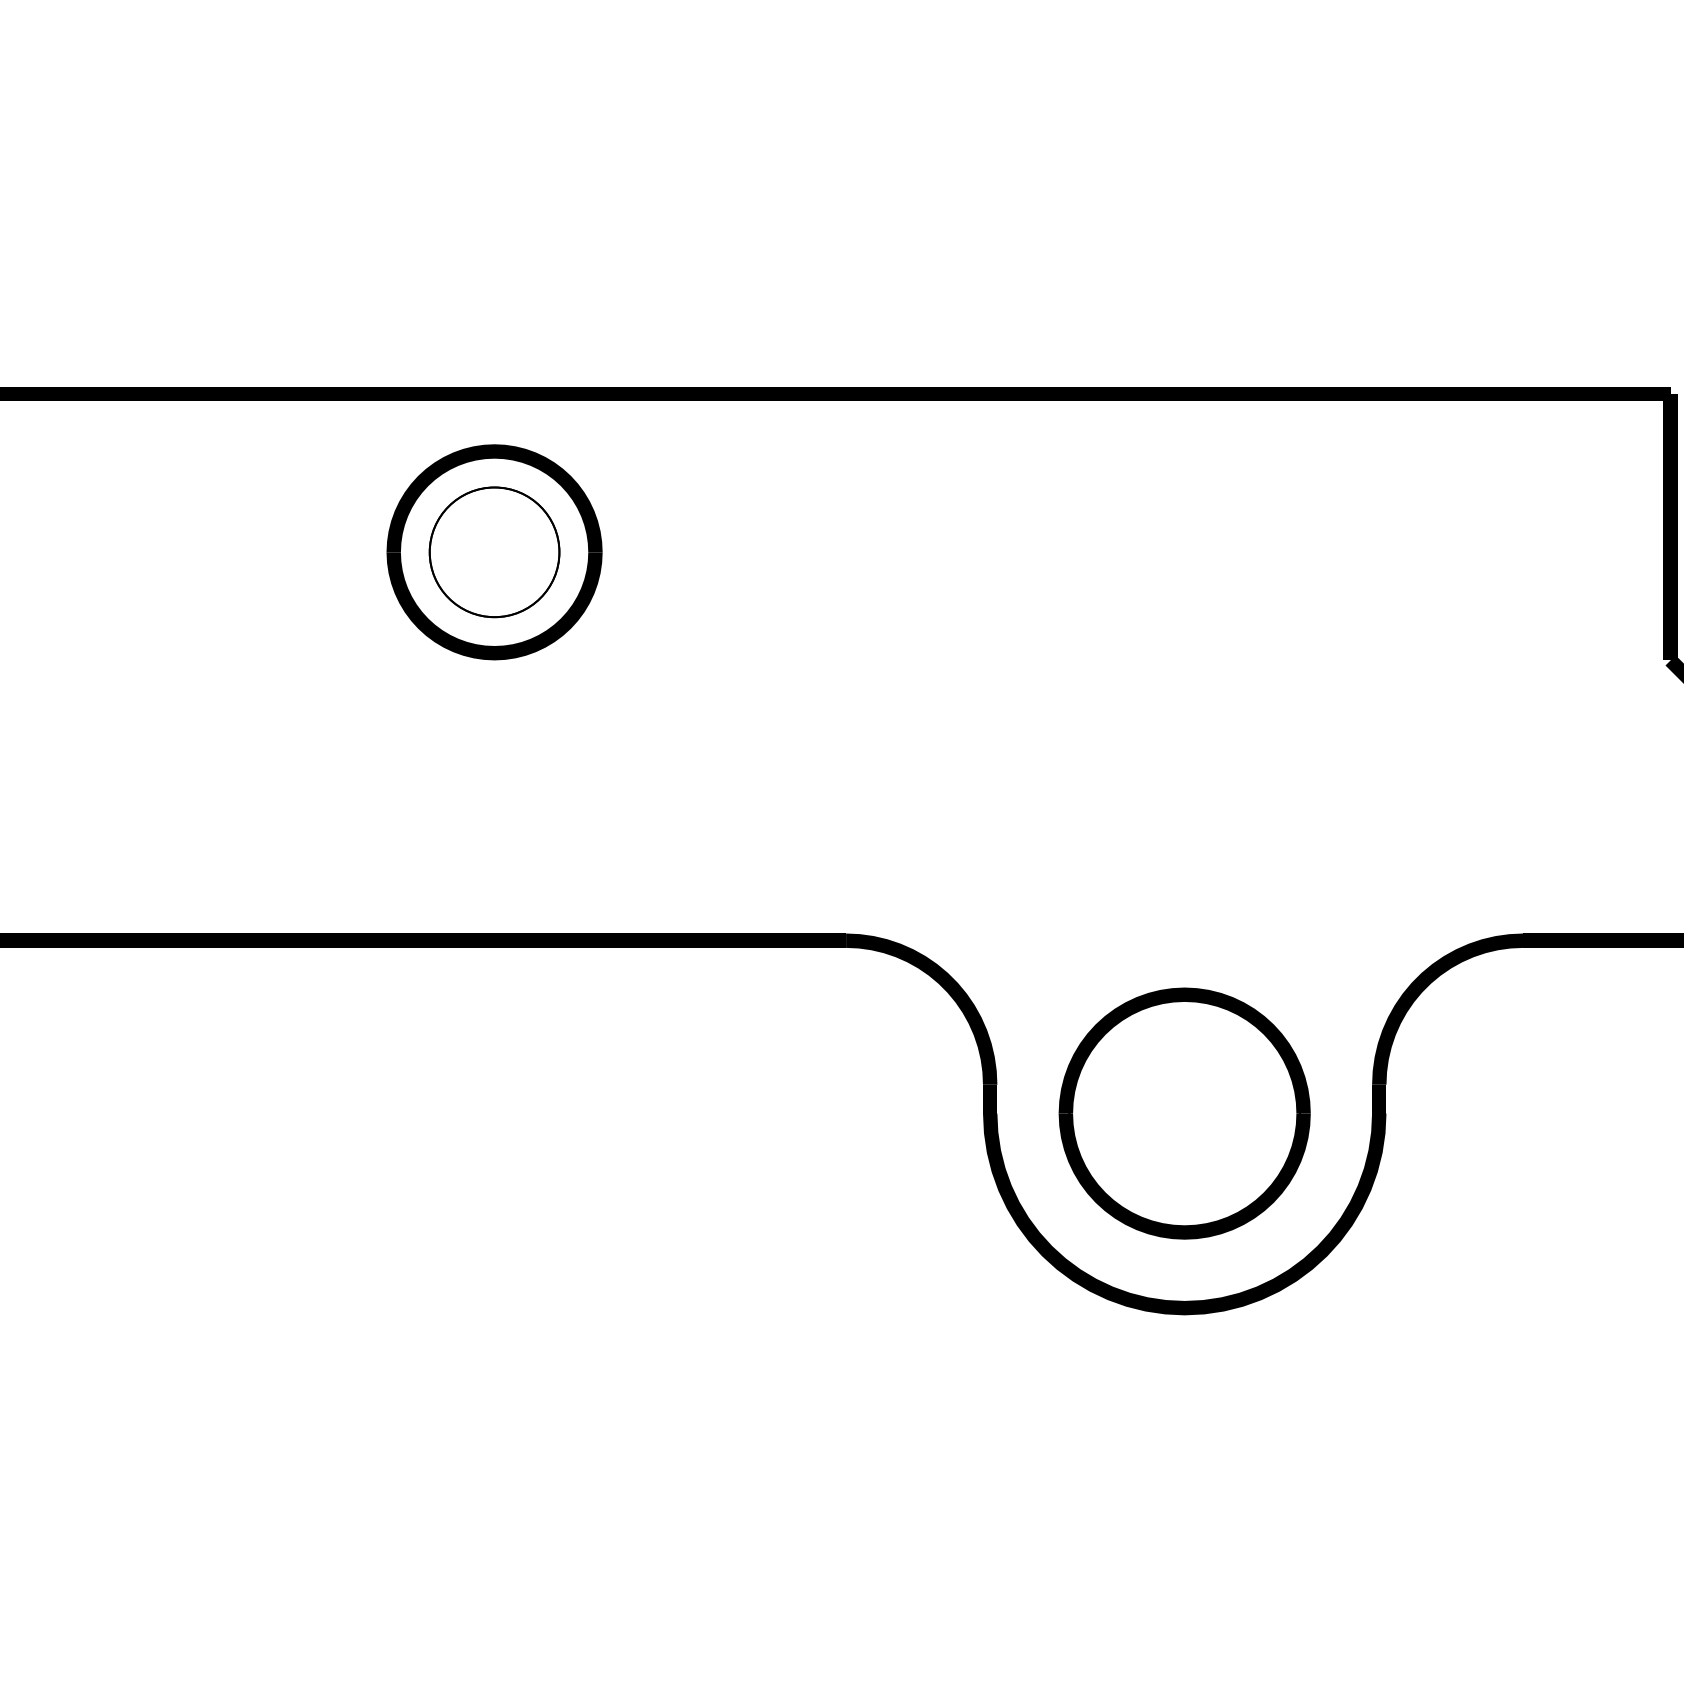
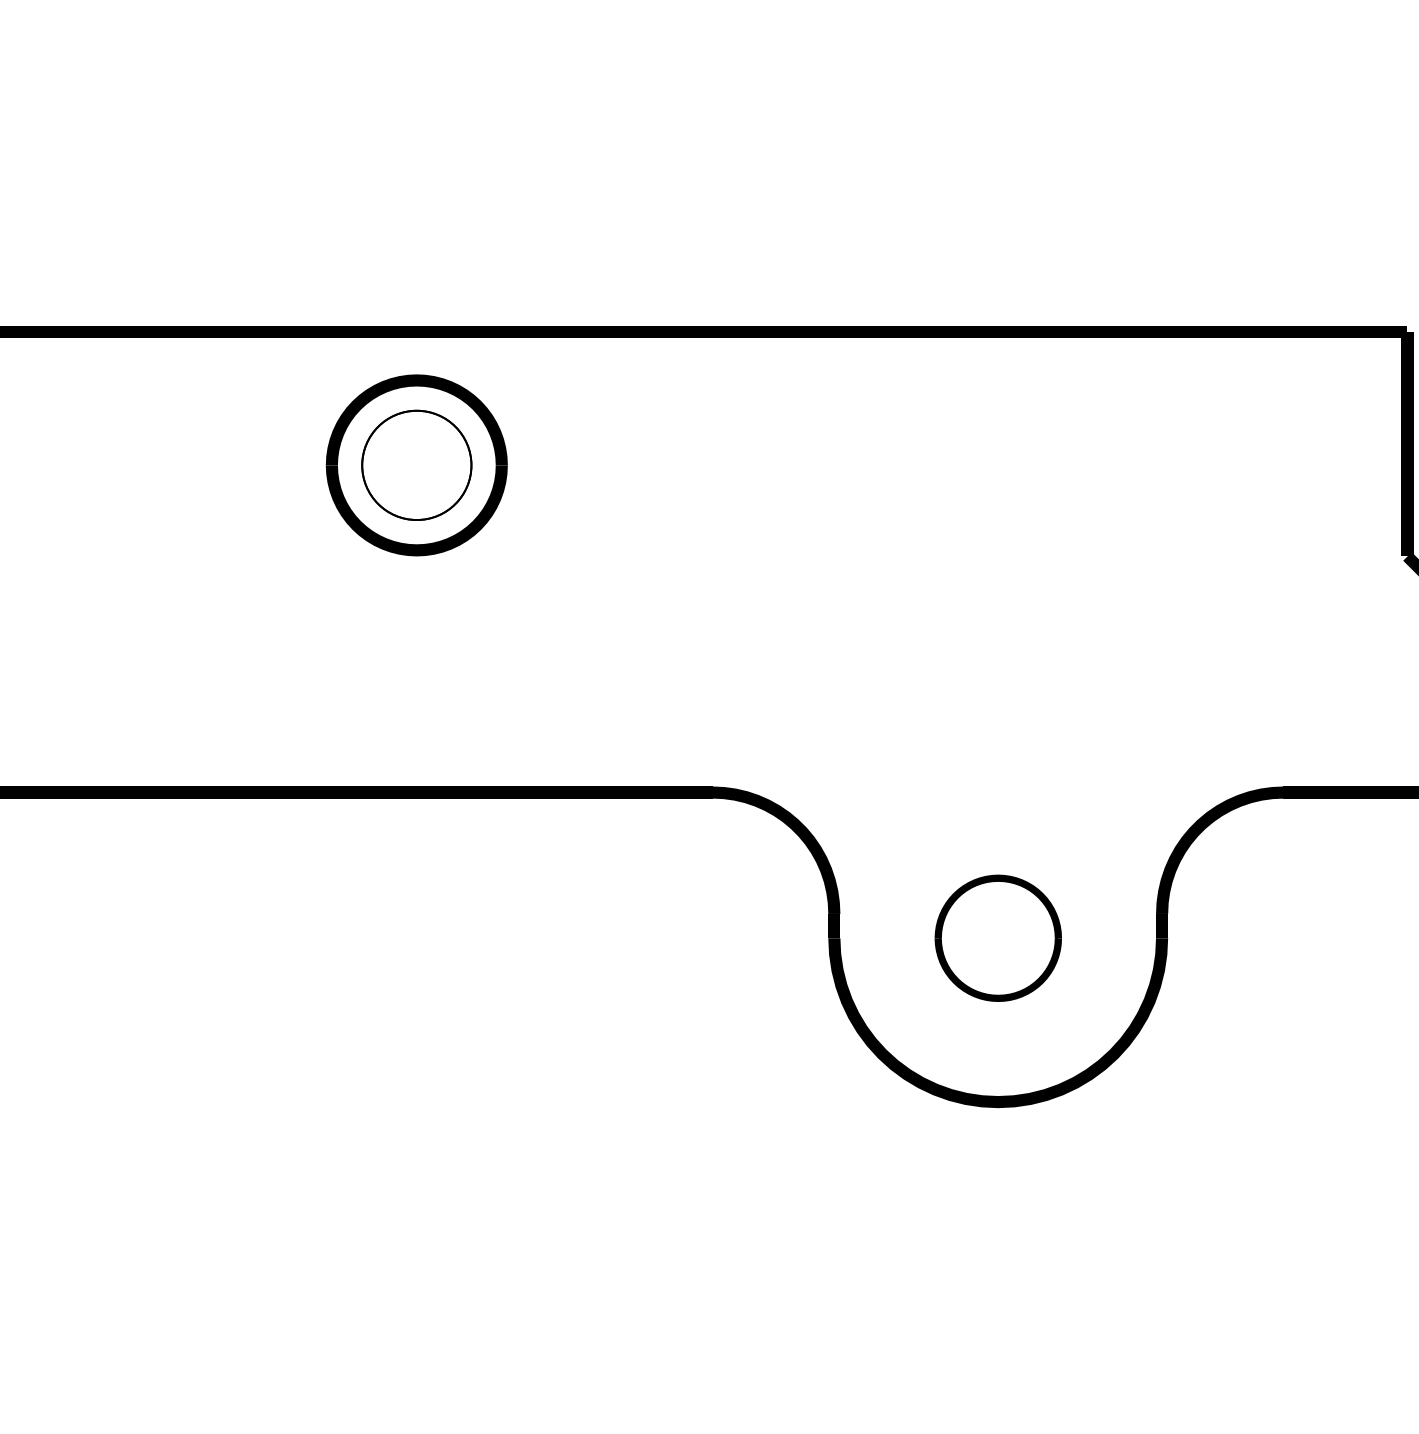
part: (1185, 1113) -> (998, 938), size x0.6

